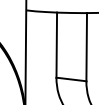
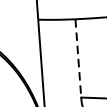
line: (56, 45) -> (78, 58), solid -> dashed

